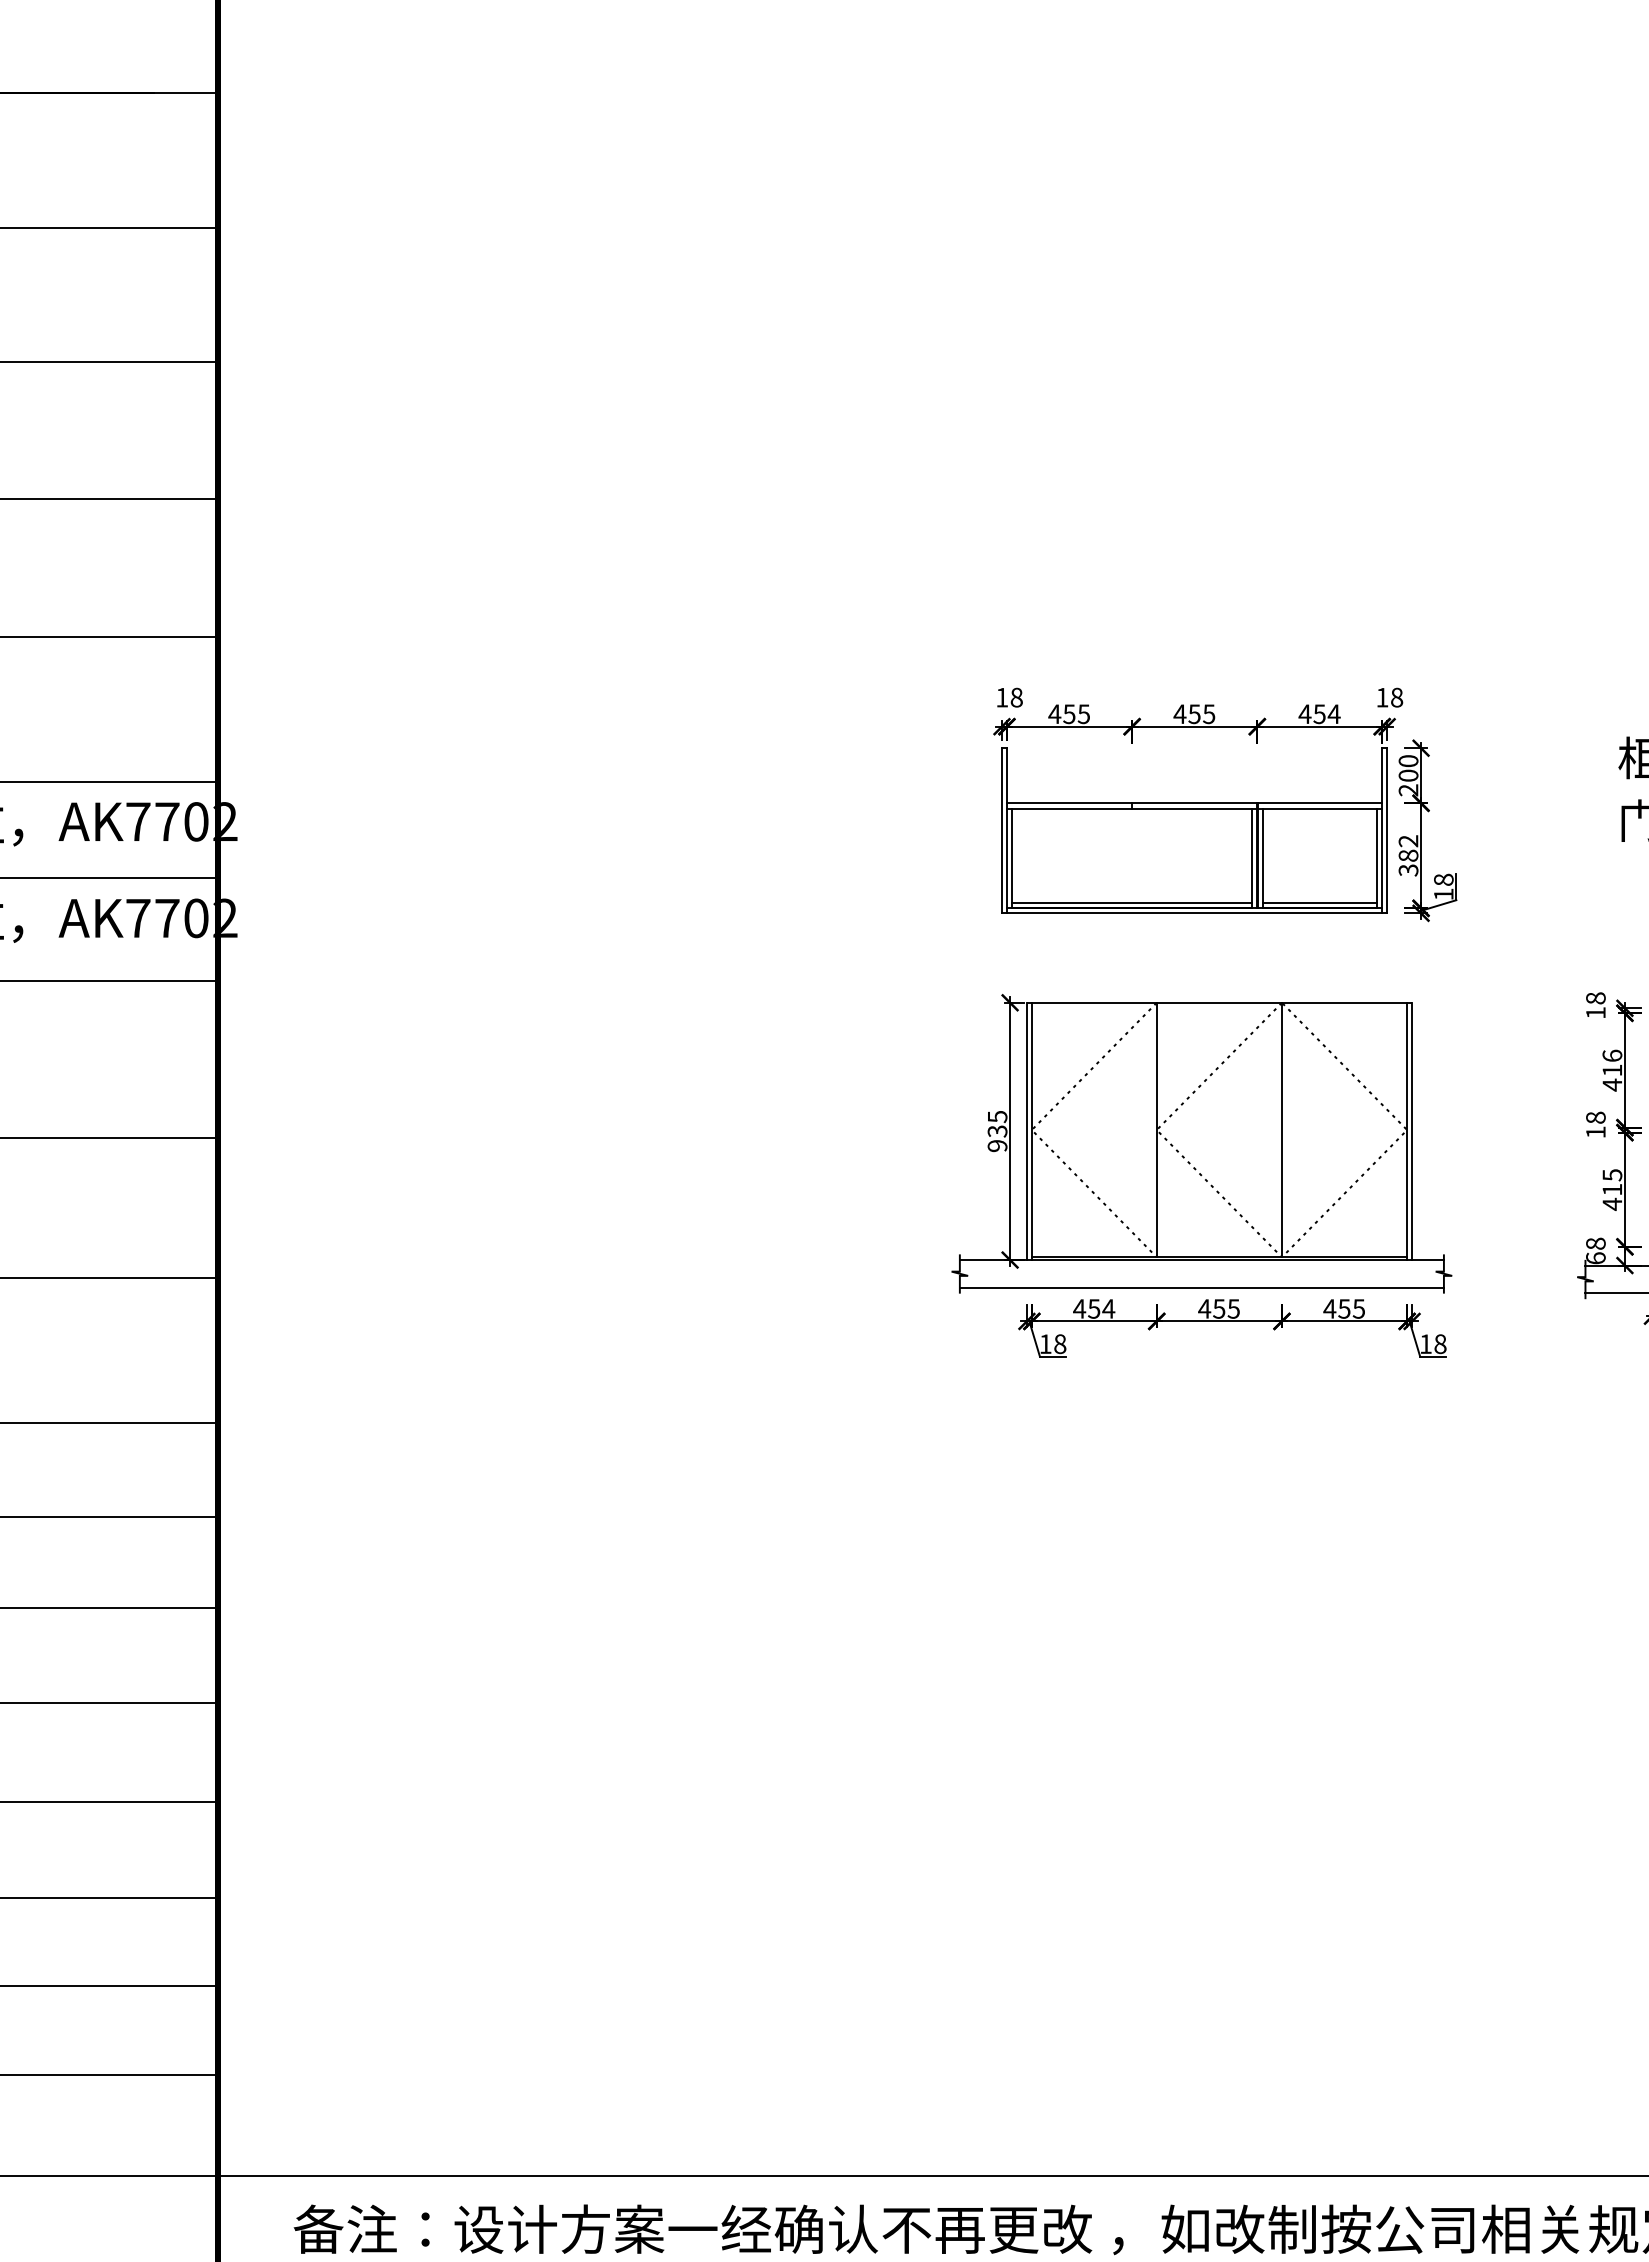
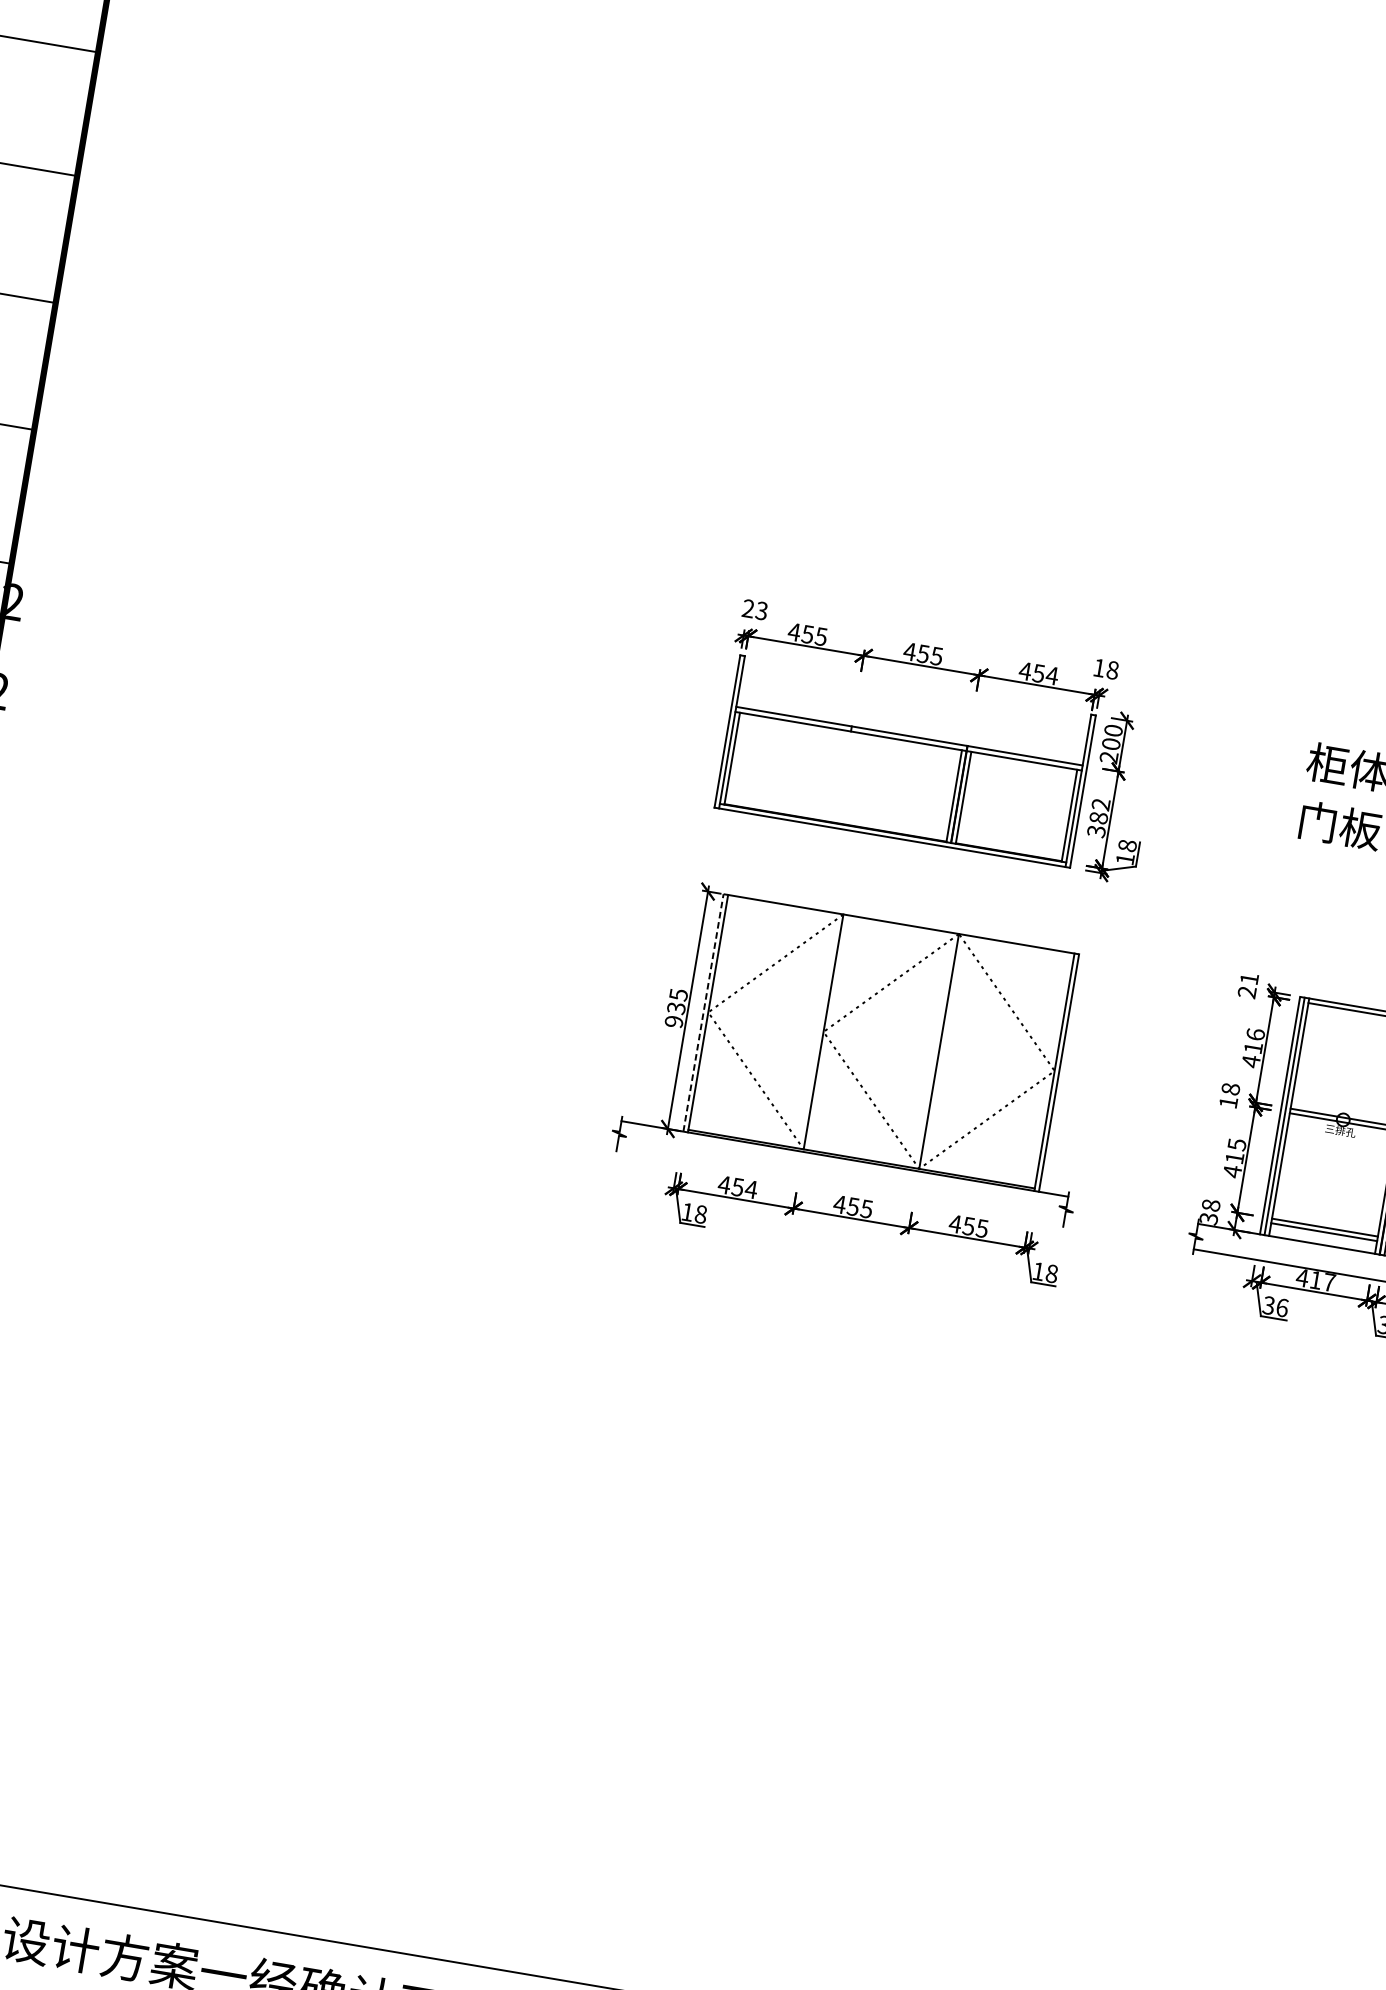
text: (1009, 697) -> (755, 609), 18 -> 23
line: (1131, 902) -> (835, 817), removed
line: (1319, 902) -> (1009, 847), removed
text: (1595, 1005) -> (1247, 985), 18 -> 21
line: (1026, 1131) -> (703, 1012), solid -> dashed
text: (1595, 1258) -> (1208, 1218), 68 -> 38
line: (1201, 1287) -> (840, 1184), removed

